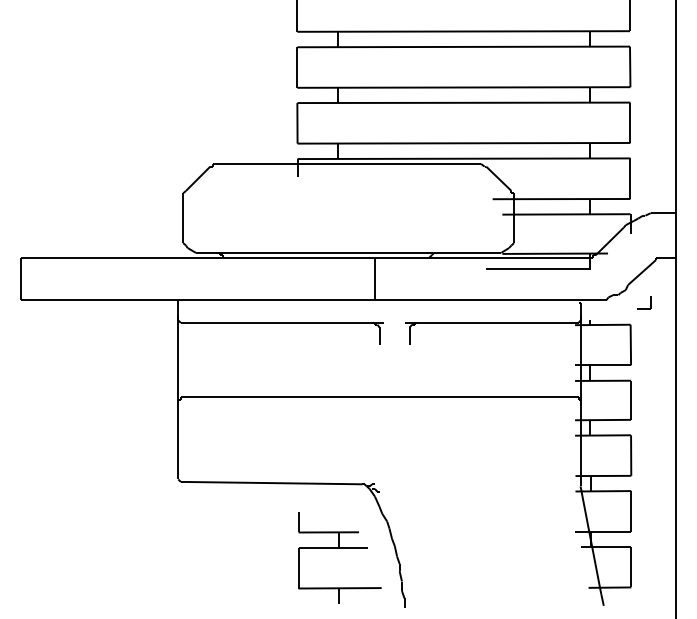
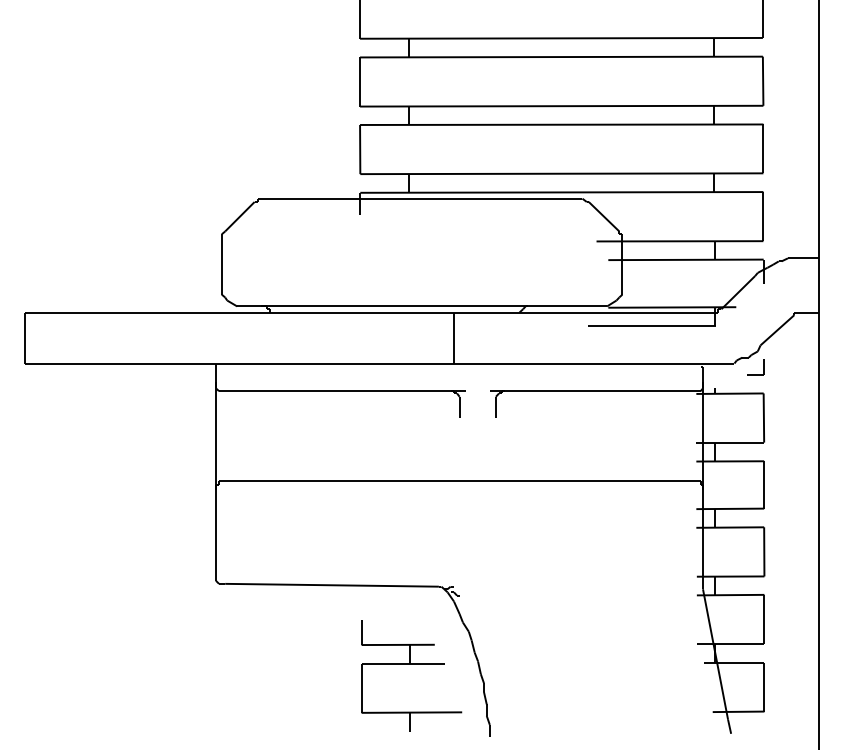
part: (644, 309) -> (755, 374), moved

